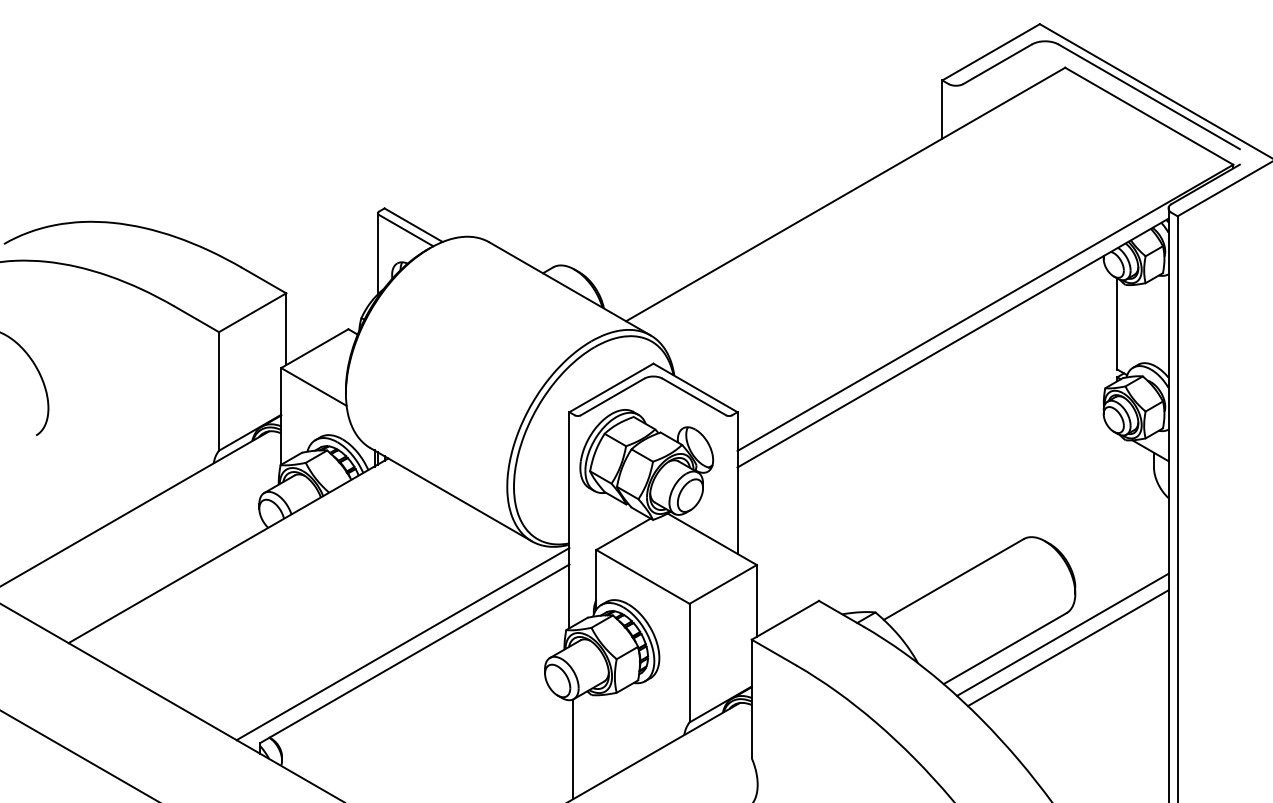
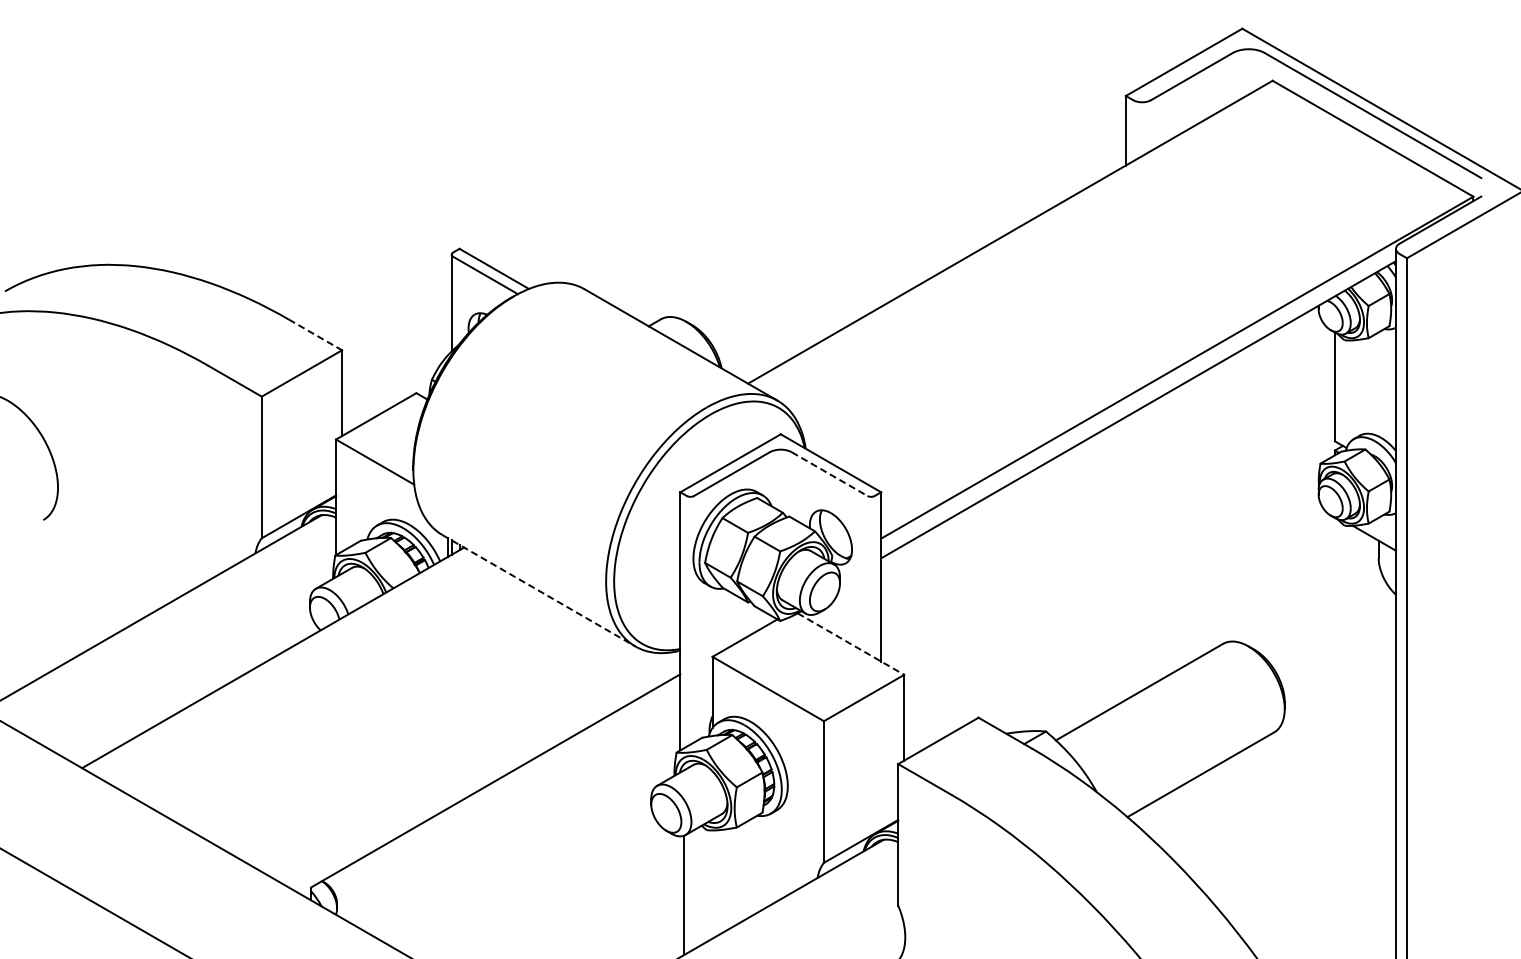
line: (263, 280) -> (315, 334), solid -> dashed
line: (694, 397) -> (829, 474), solid -> dashed
line: (451, 495) -> (539, 591), solid -> dashed
line: (712, 539) -> (851, 644), solid -> dashed
line: (1062, 635) -> (1269, 758), removed
line: (402, 644) -> (481, 769), removed
line: (1068, 648) -> (1276, 774), removed

